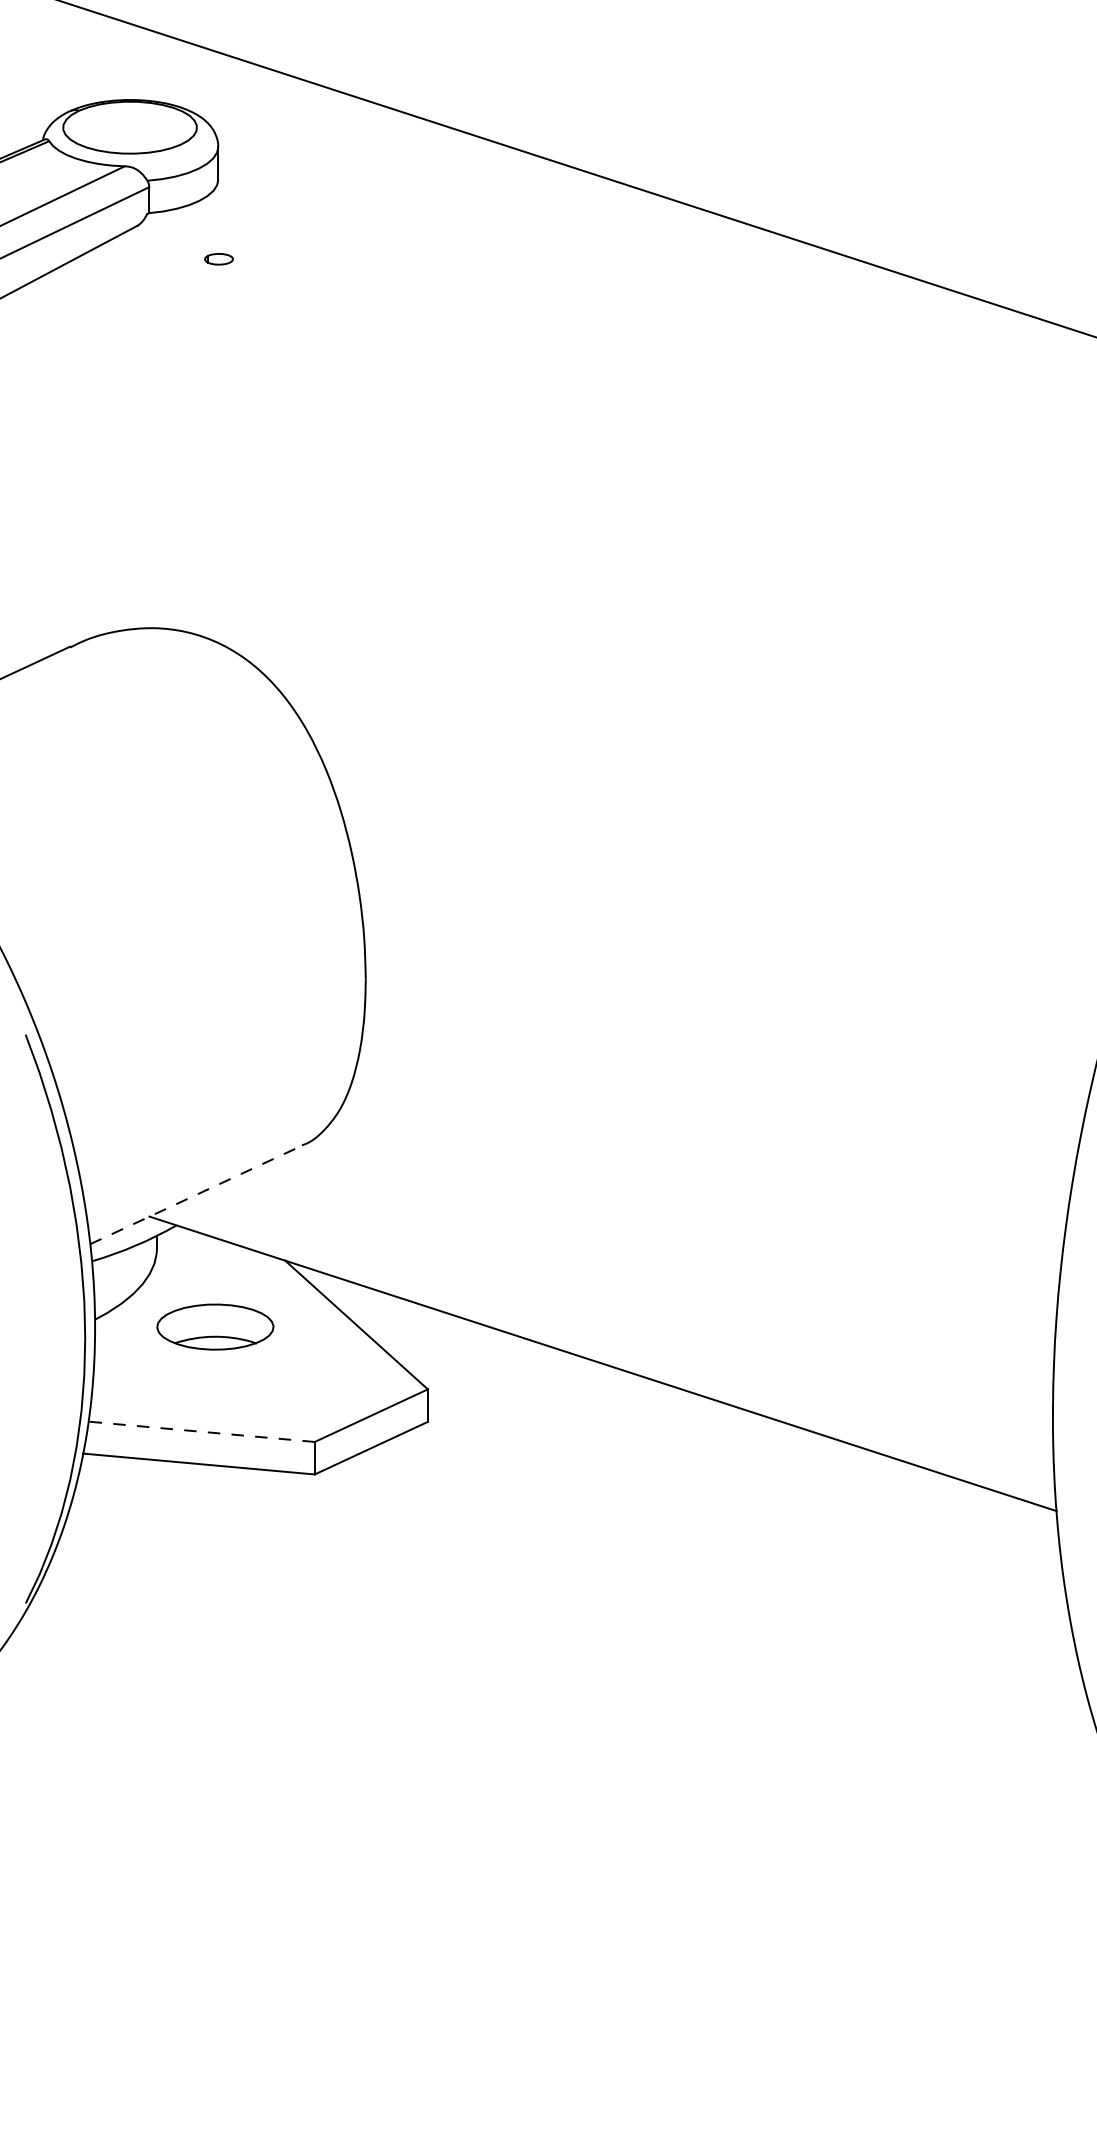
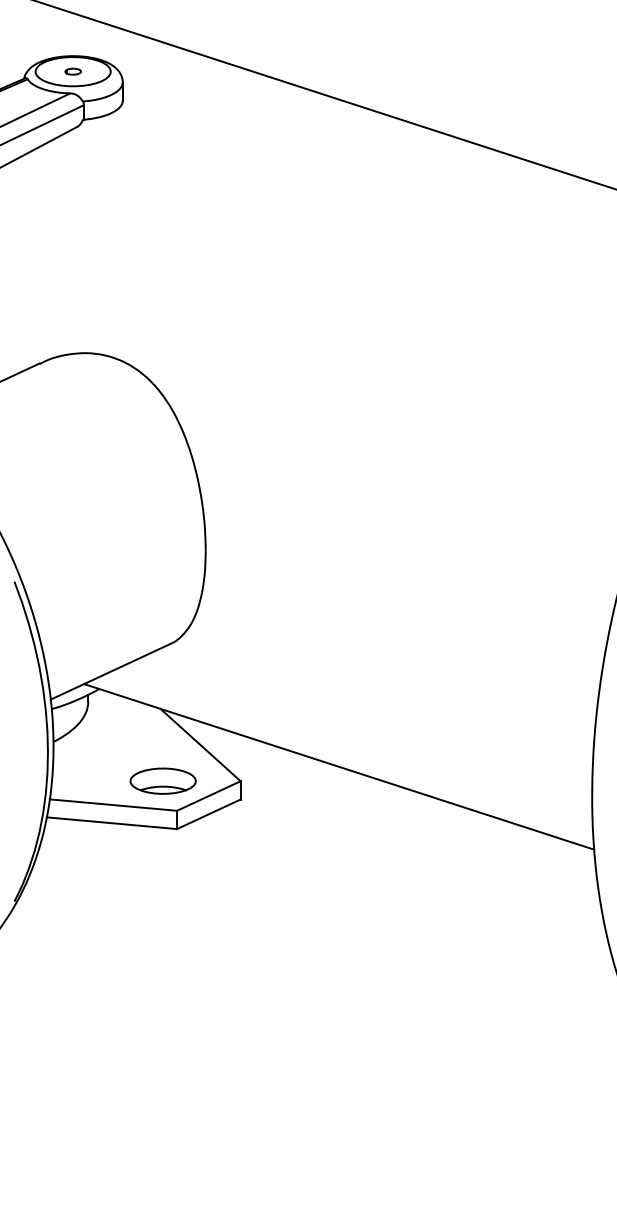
part: (217, 258) -> (72, 71), moved
line: (196, 1194) -> (110, 671), dashed -> solid
part: (214, 1325) -> (162, 780), moved
line: (201, 1432) -> (113, 805), dashed -> solid

